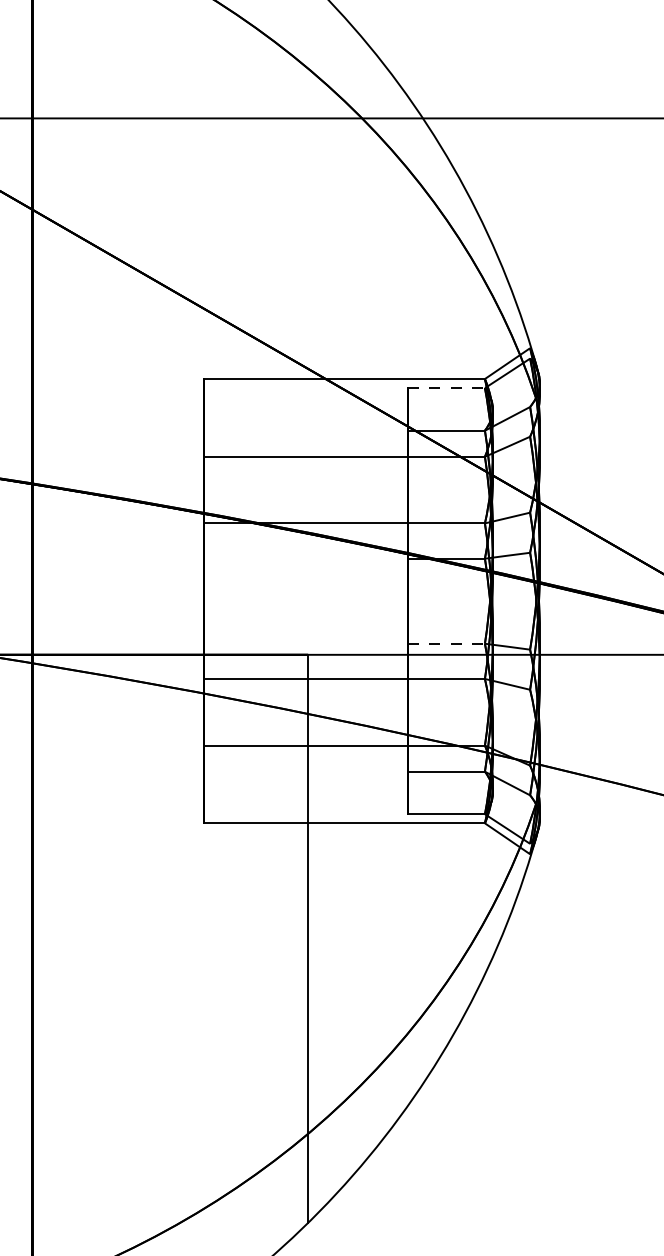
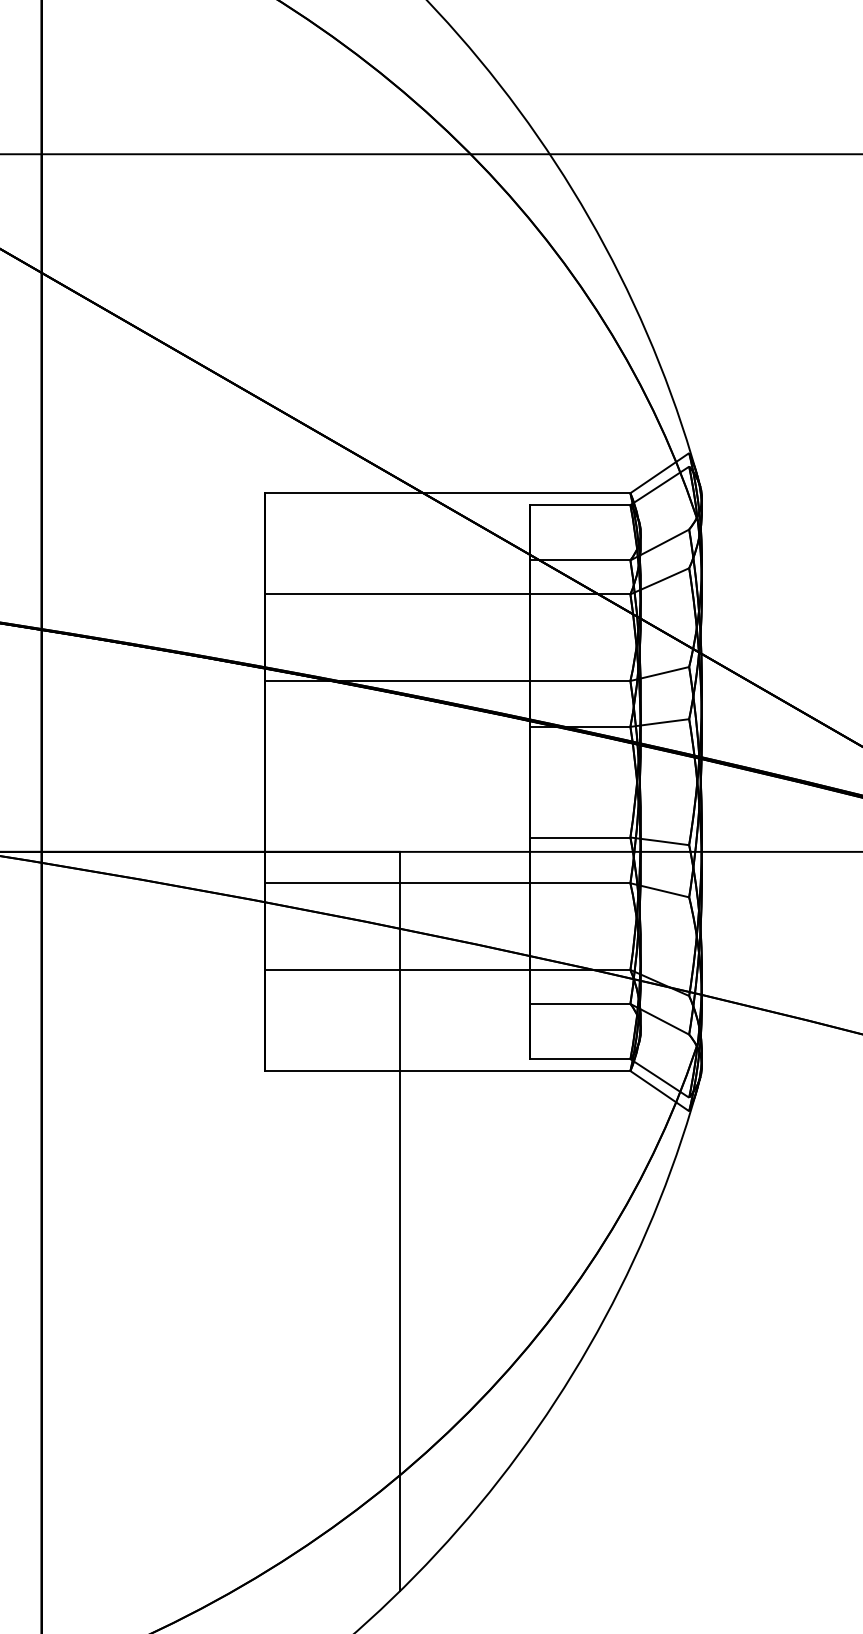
line: (446, 388) -> (580, 505), dashed -> solid
line: (446, 643) -> (580, 837), dashed -> solid

